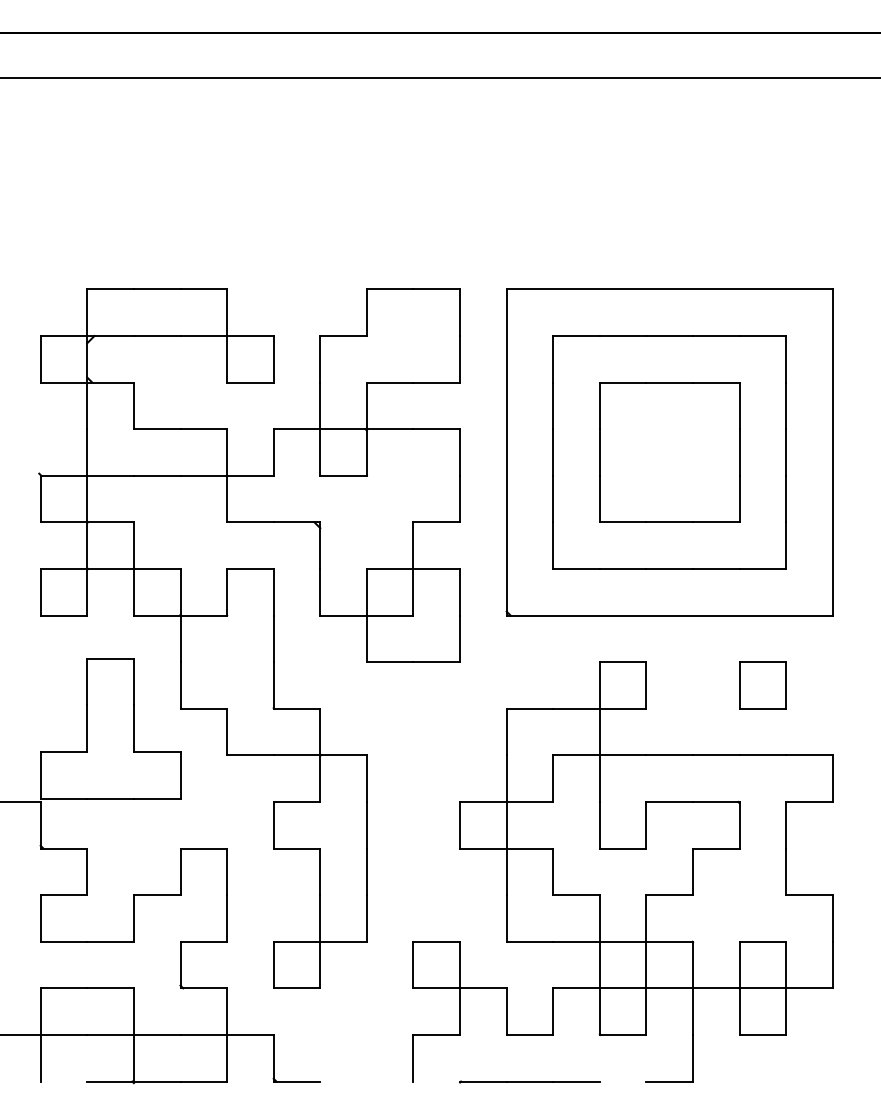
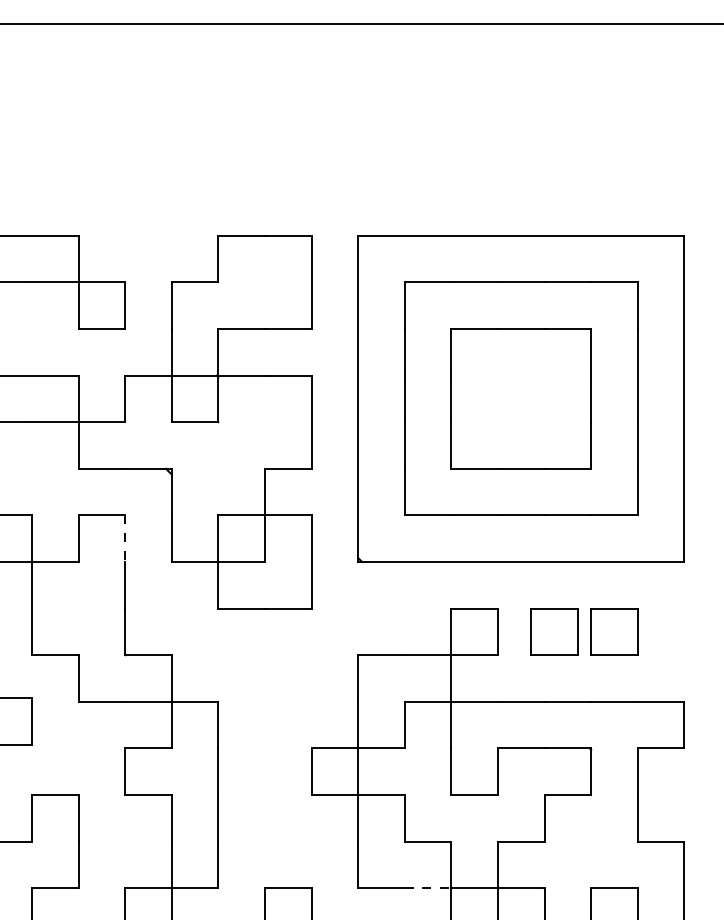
line: (273, 592) -> (124, 538), solid -> dashed
part: (702, 685) -> (553, 631), added
line: (577, 941) -> (428, 887), solid -> dashed

